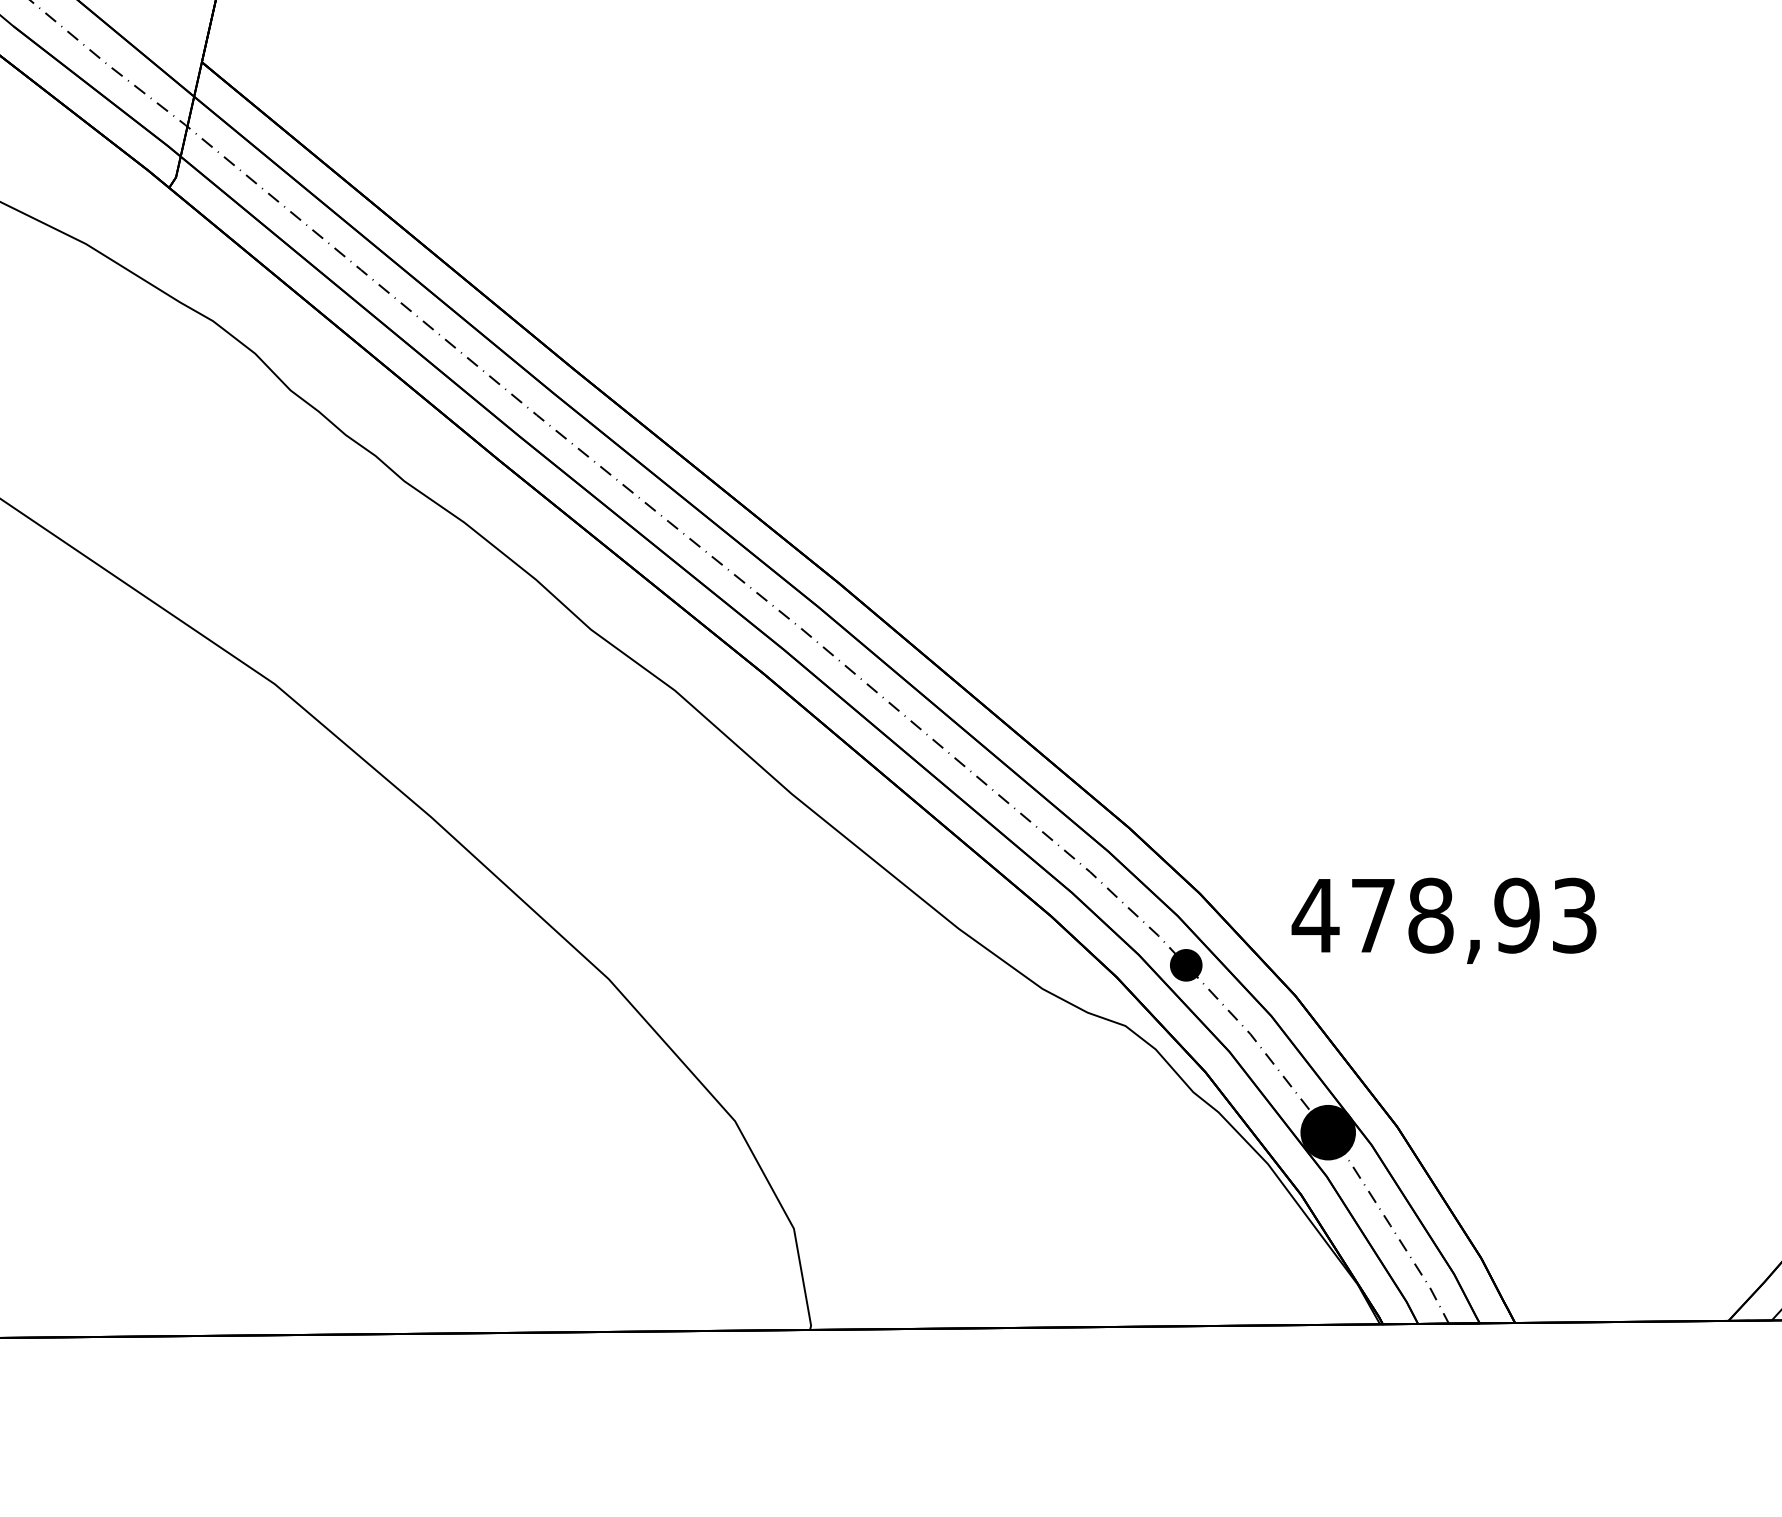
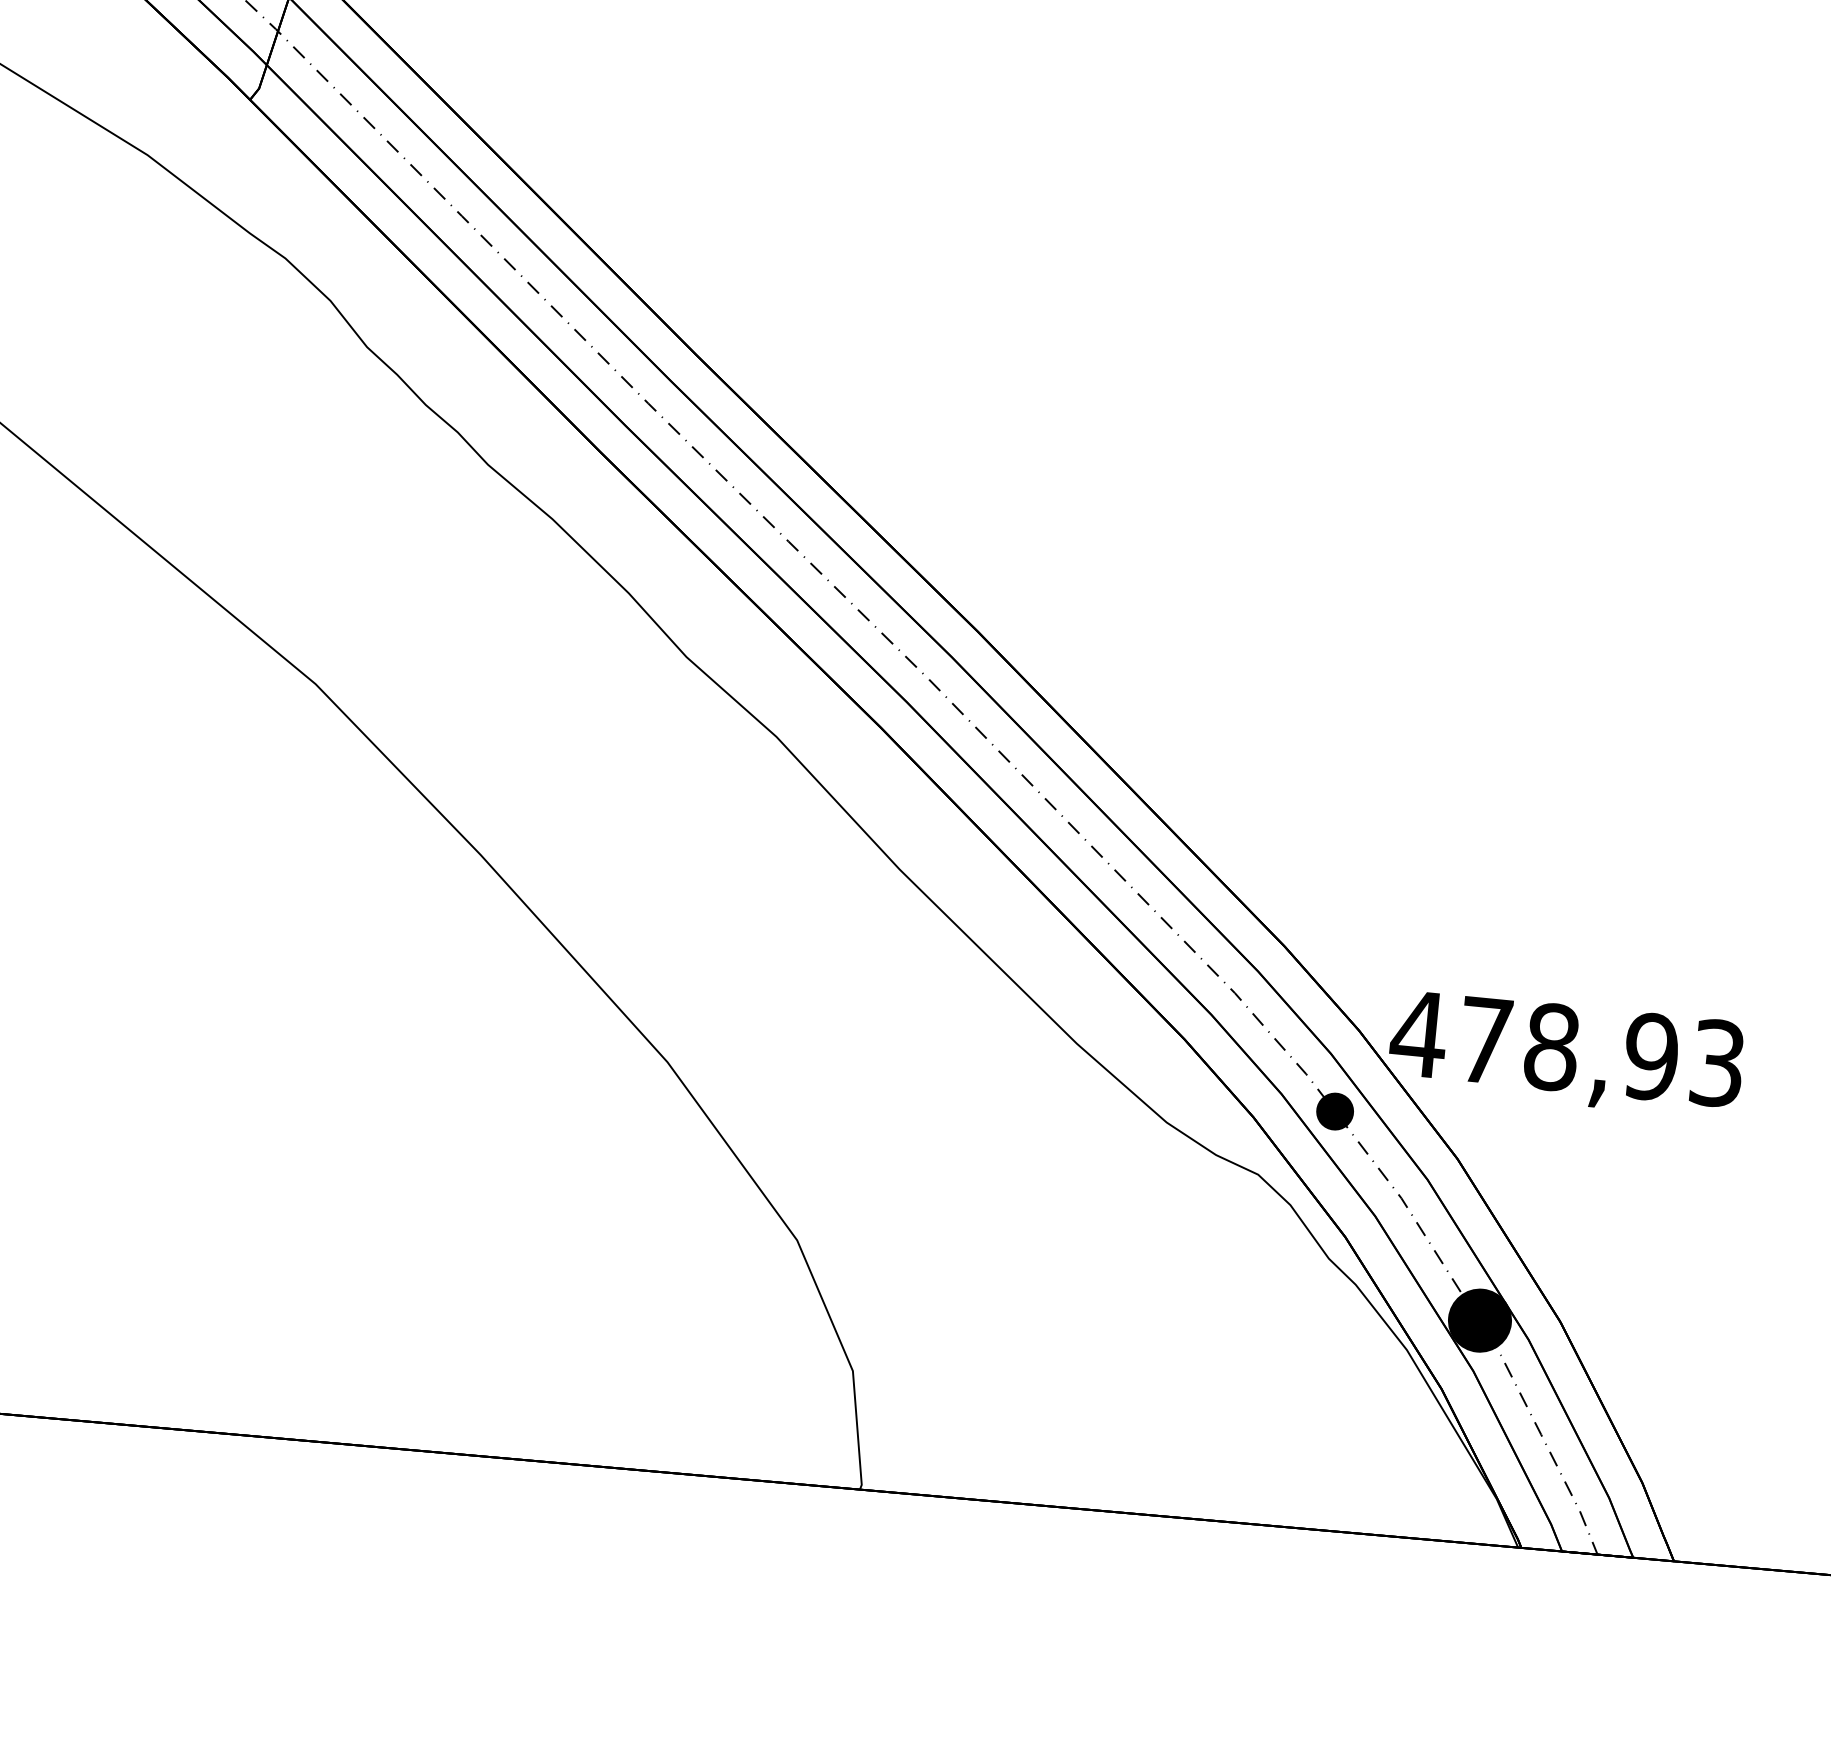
text: (1443, 920) -> (1565, 1054), moved

